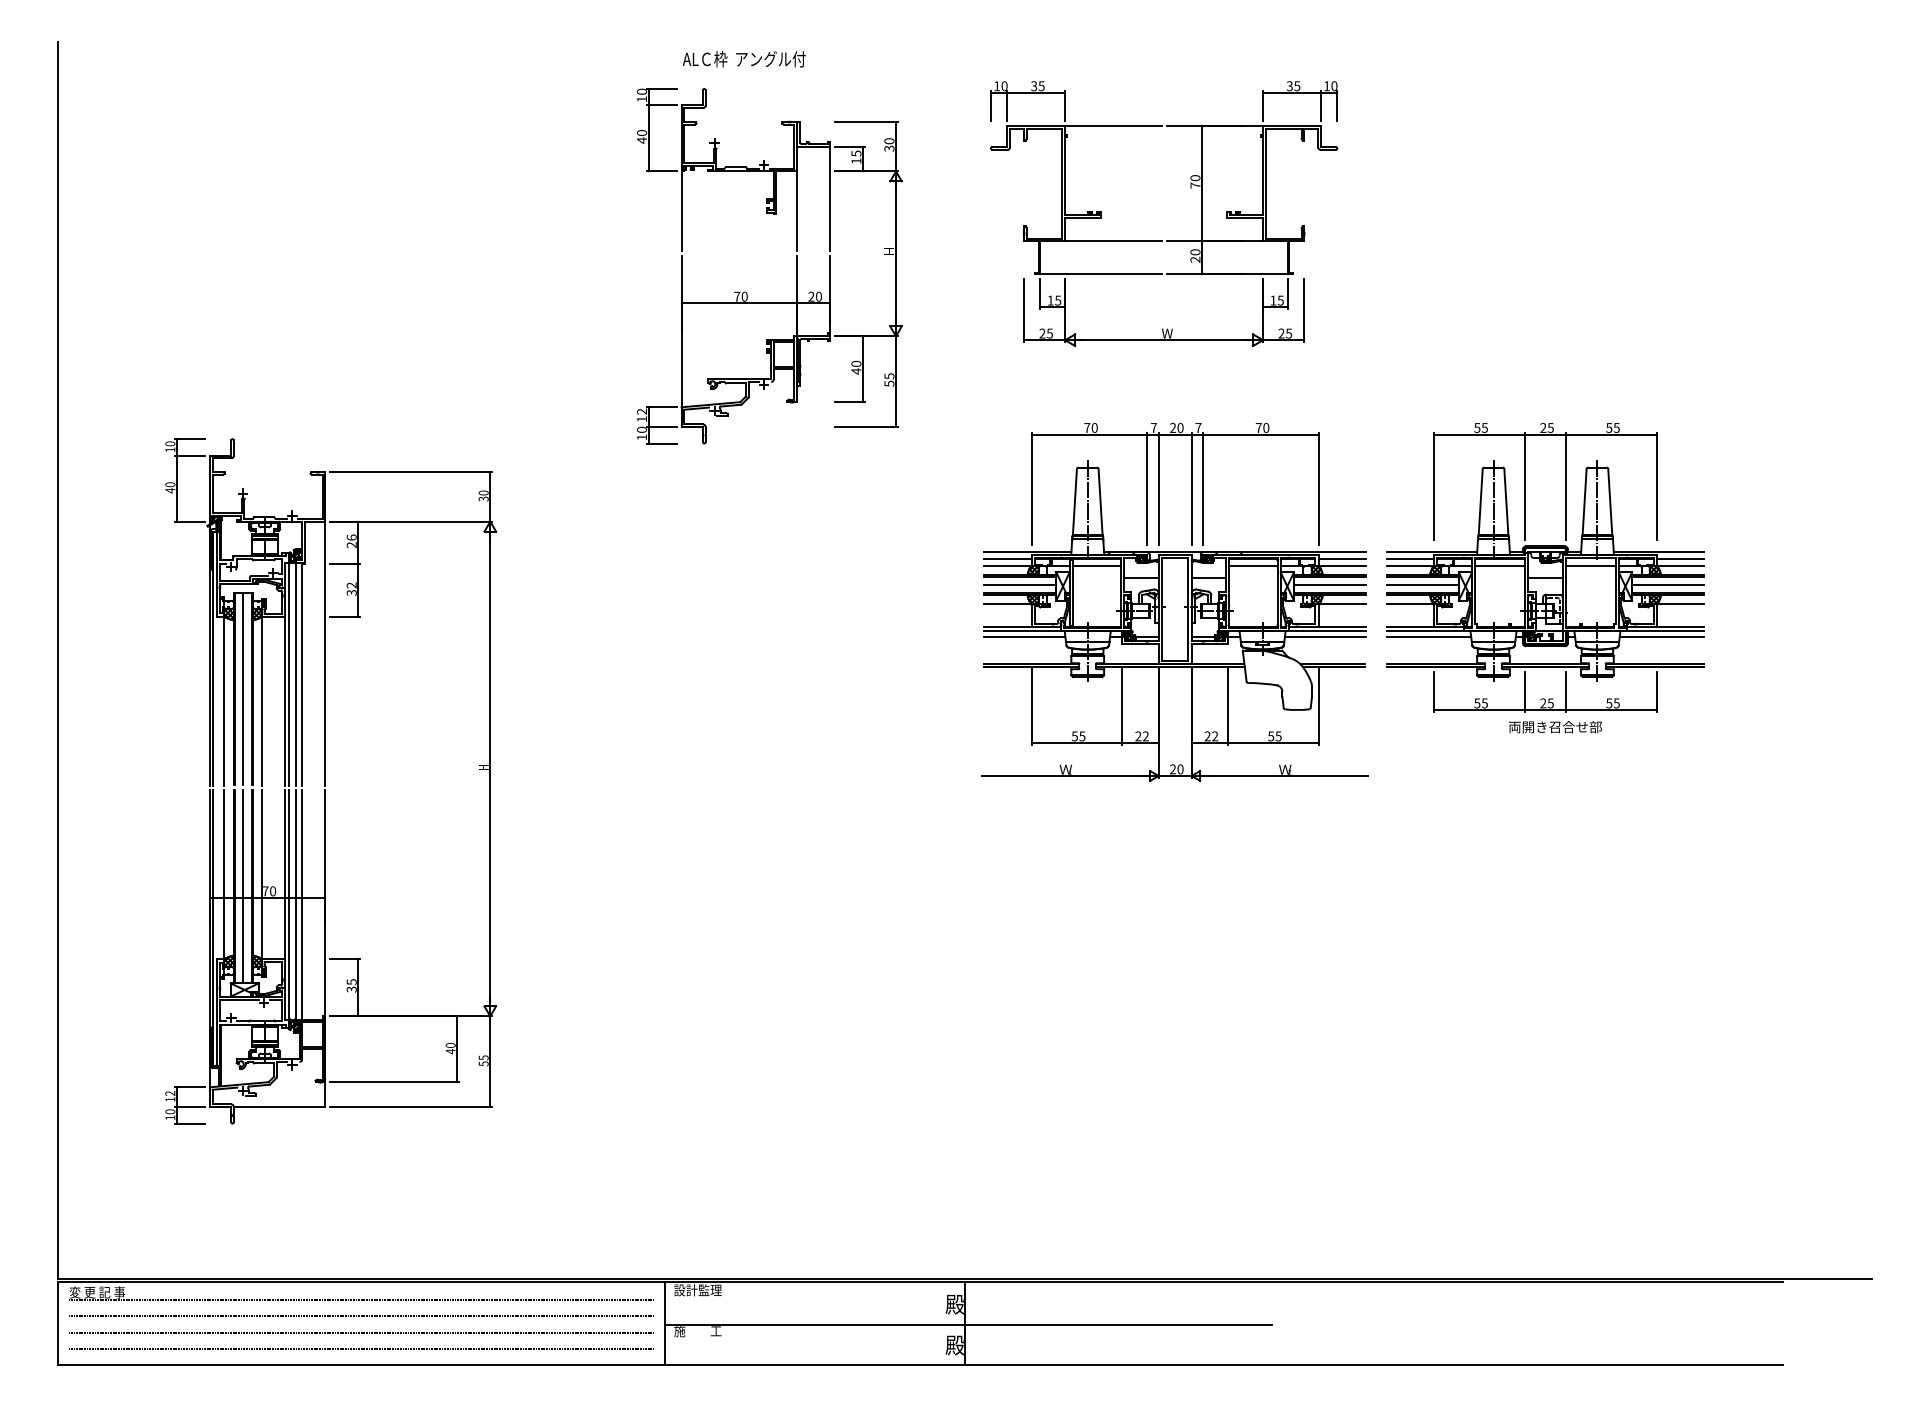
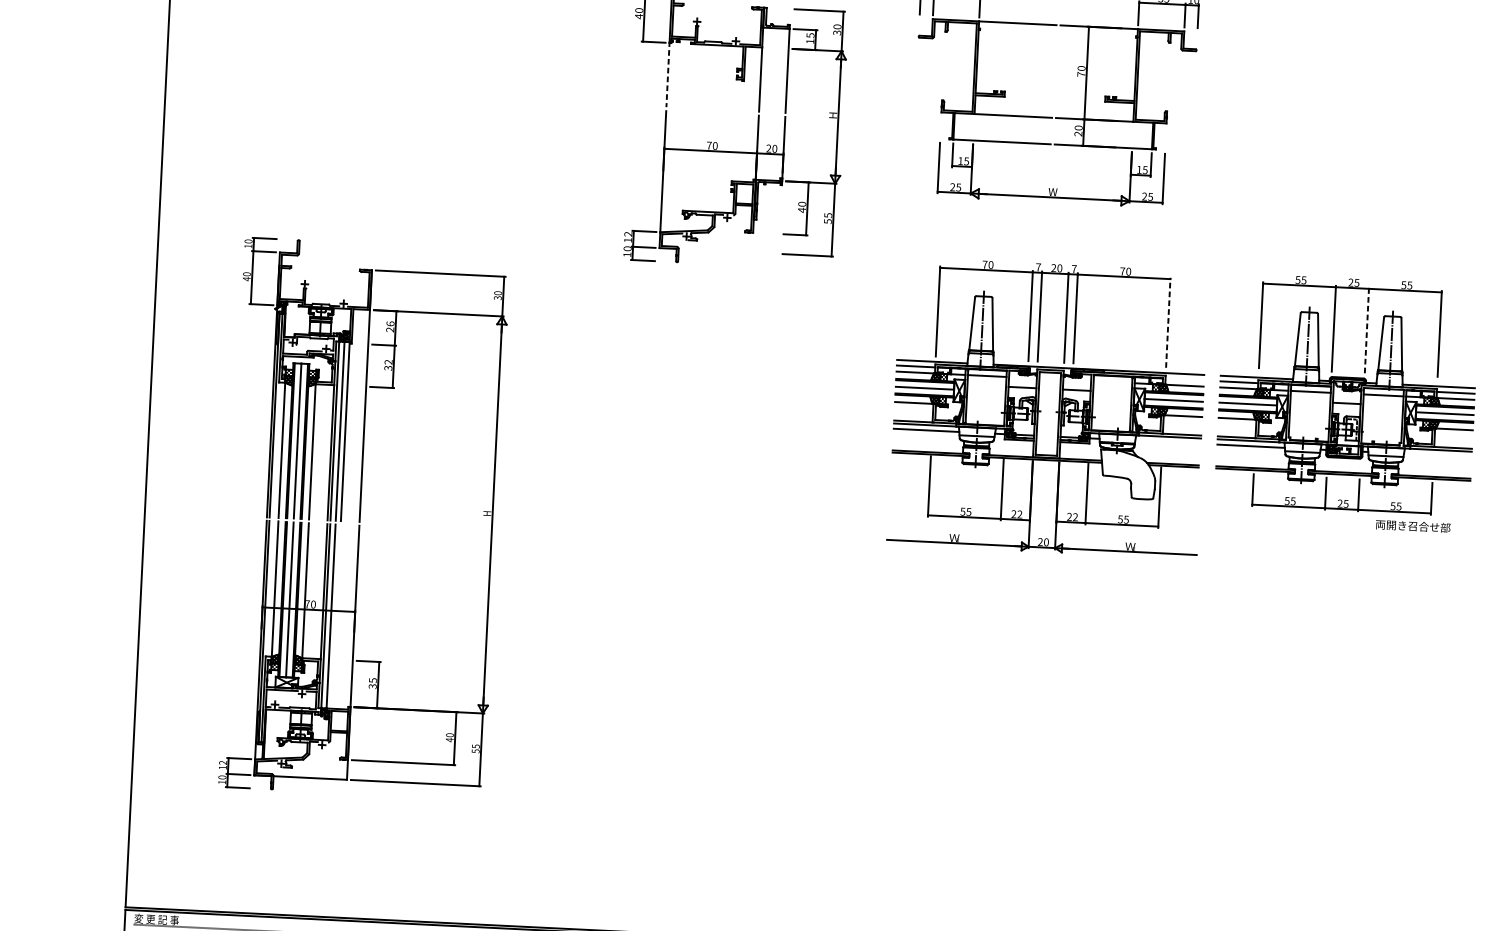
line: (681, 210) -> (667, 74), solid -> dashed
line: (1566, 485) -> (1367, 329), solid -> dashed
line: (1318, 488) -> (1168, 322), solid -> dashed
line: (1342, 558) -> (1184, 379), removed
line: (1253, 566) -> (1112, 382), removed
line: (1325, 637) -> (1167, 442), removed
line: (1661, 637) -> (1437, 455), removed
text: (1555, 727) -> (1413, 526), moved
line: (302, 904) -> (336, 616), removed

